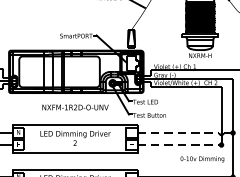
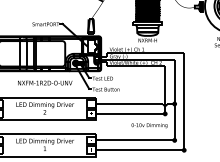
line: (178, 133) -> (129, 104), dashed -> solid
line: (180, 144) -> (131, 113), dashed -> solid

